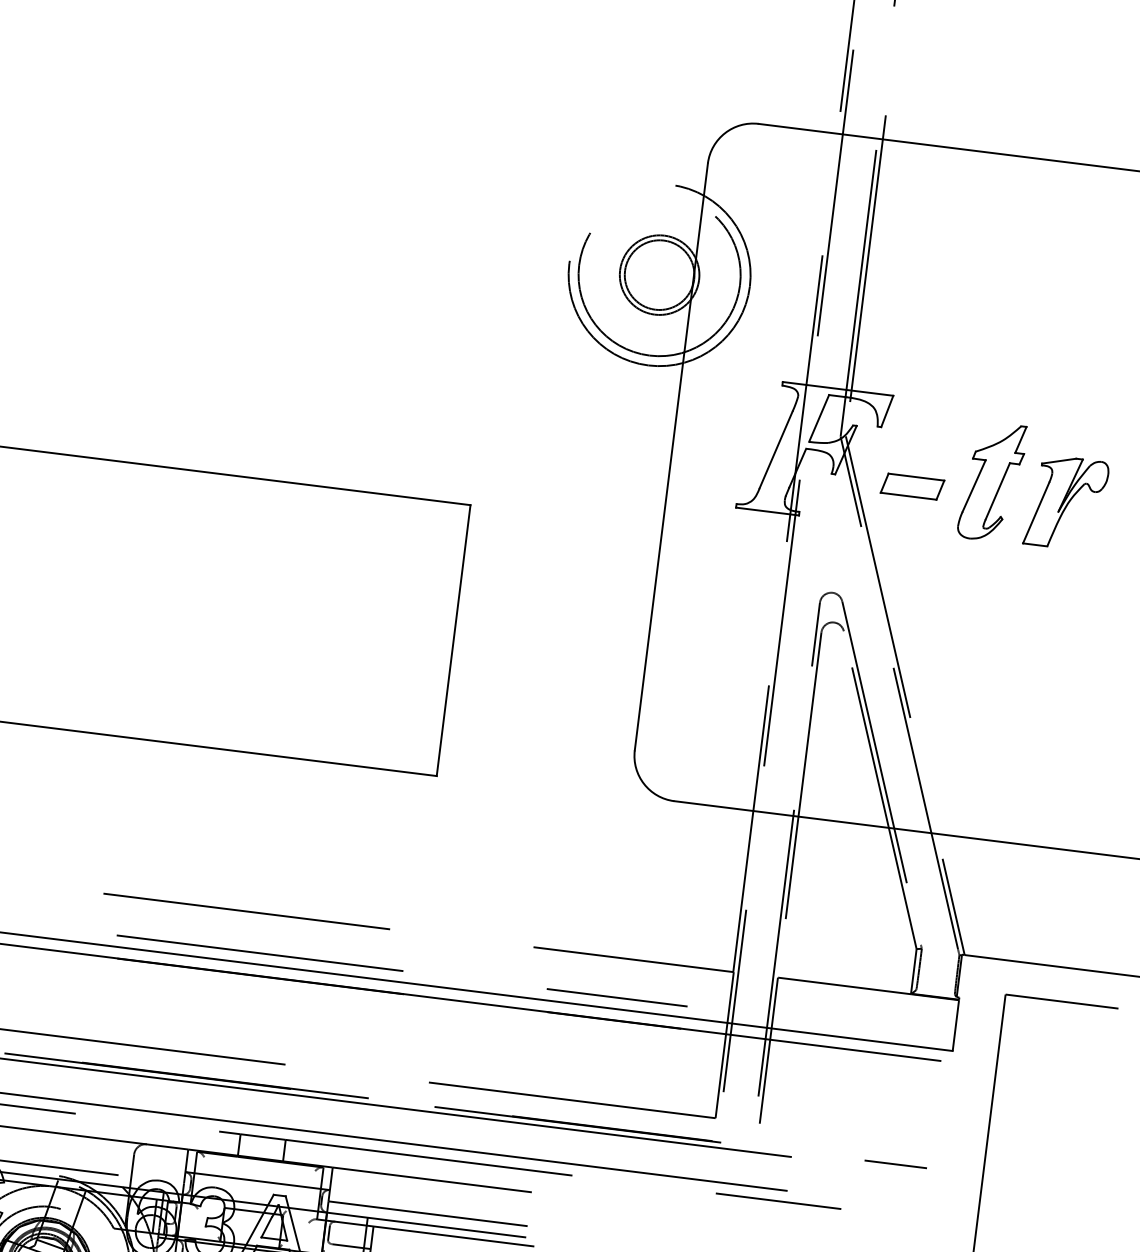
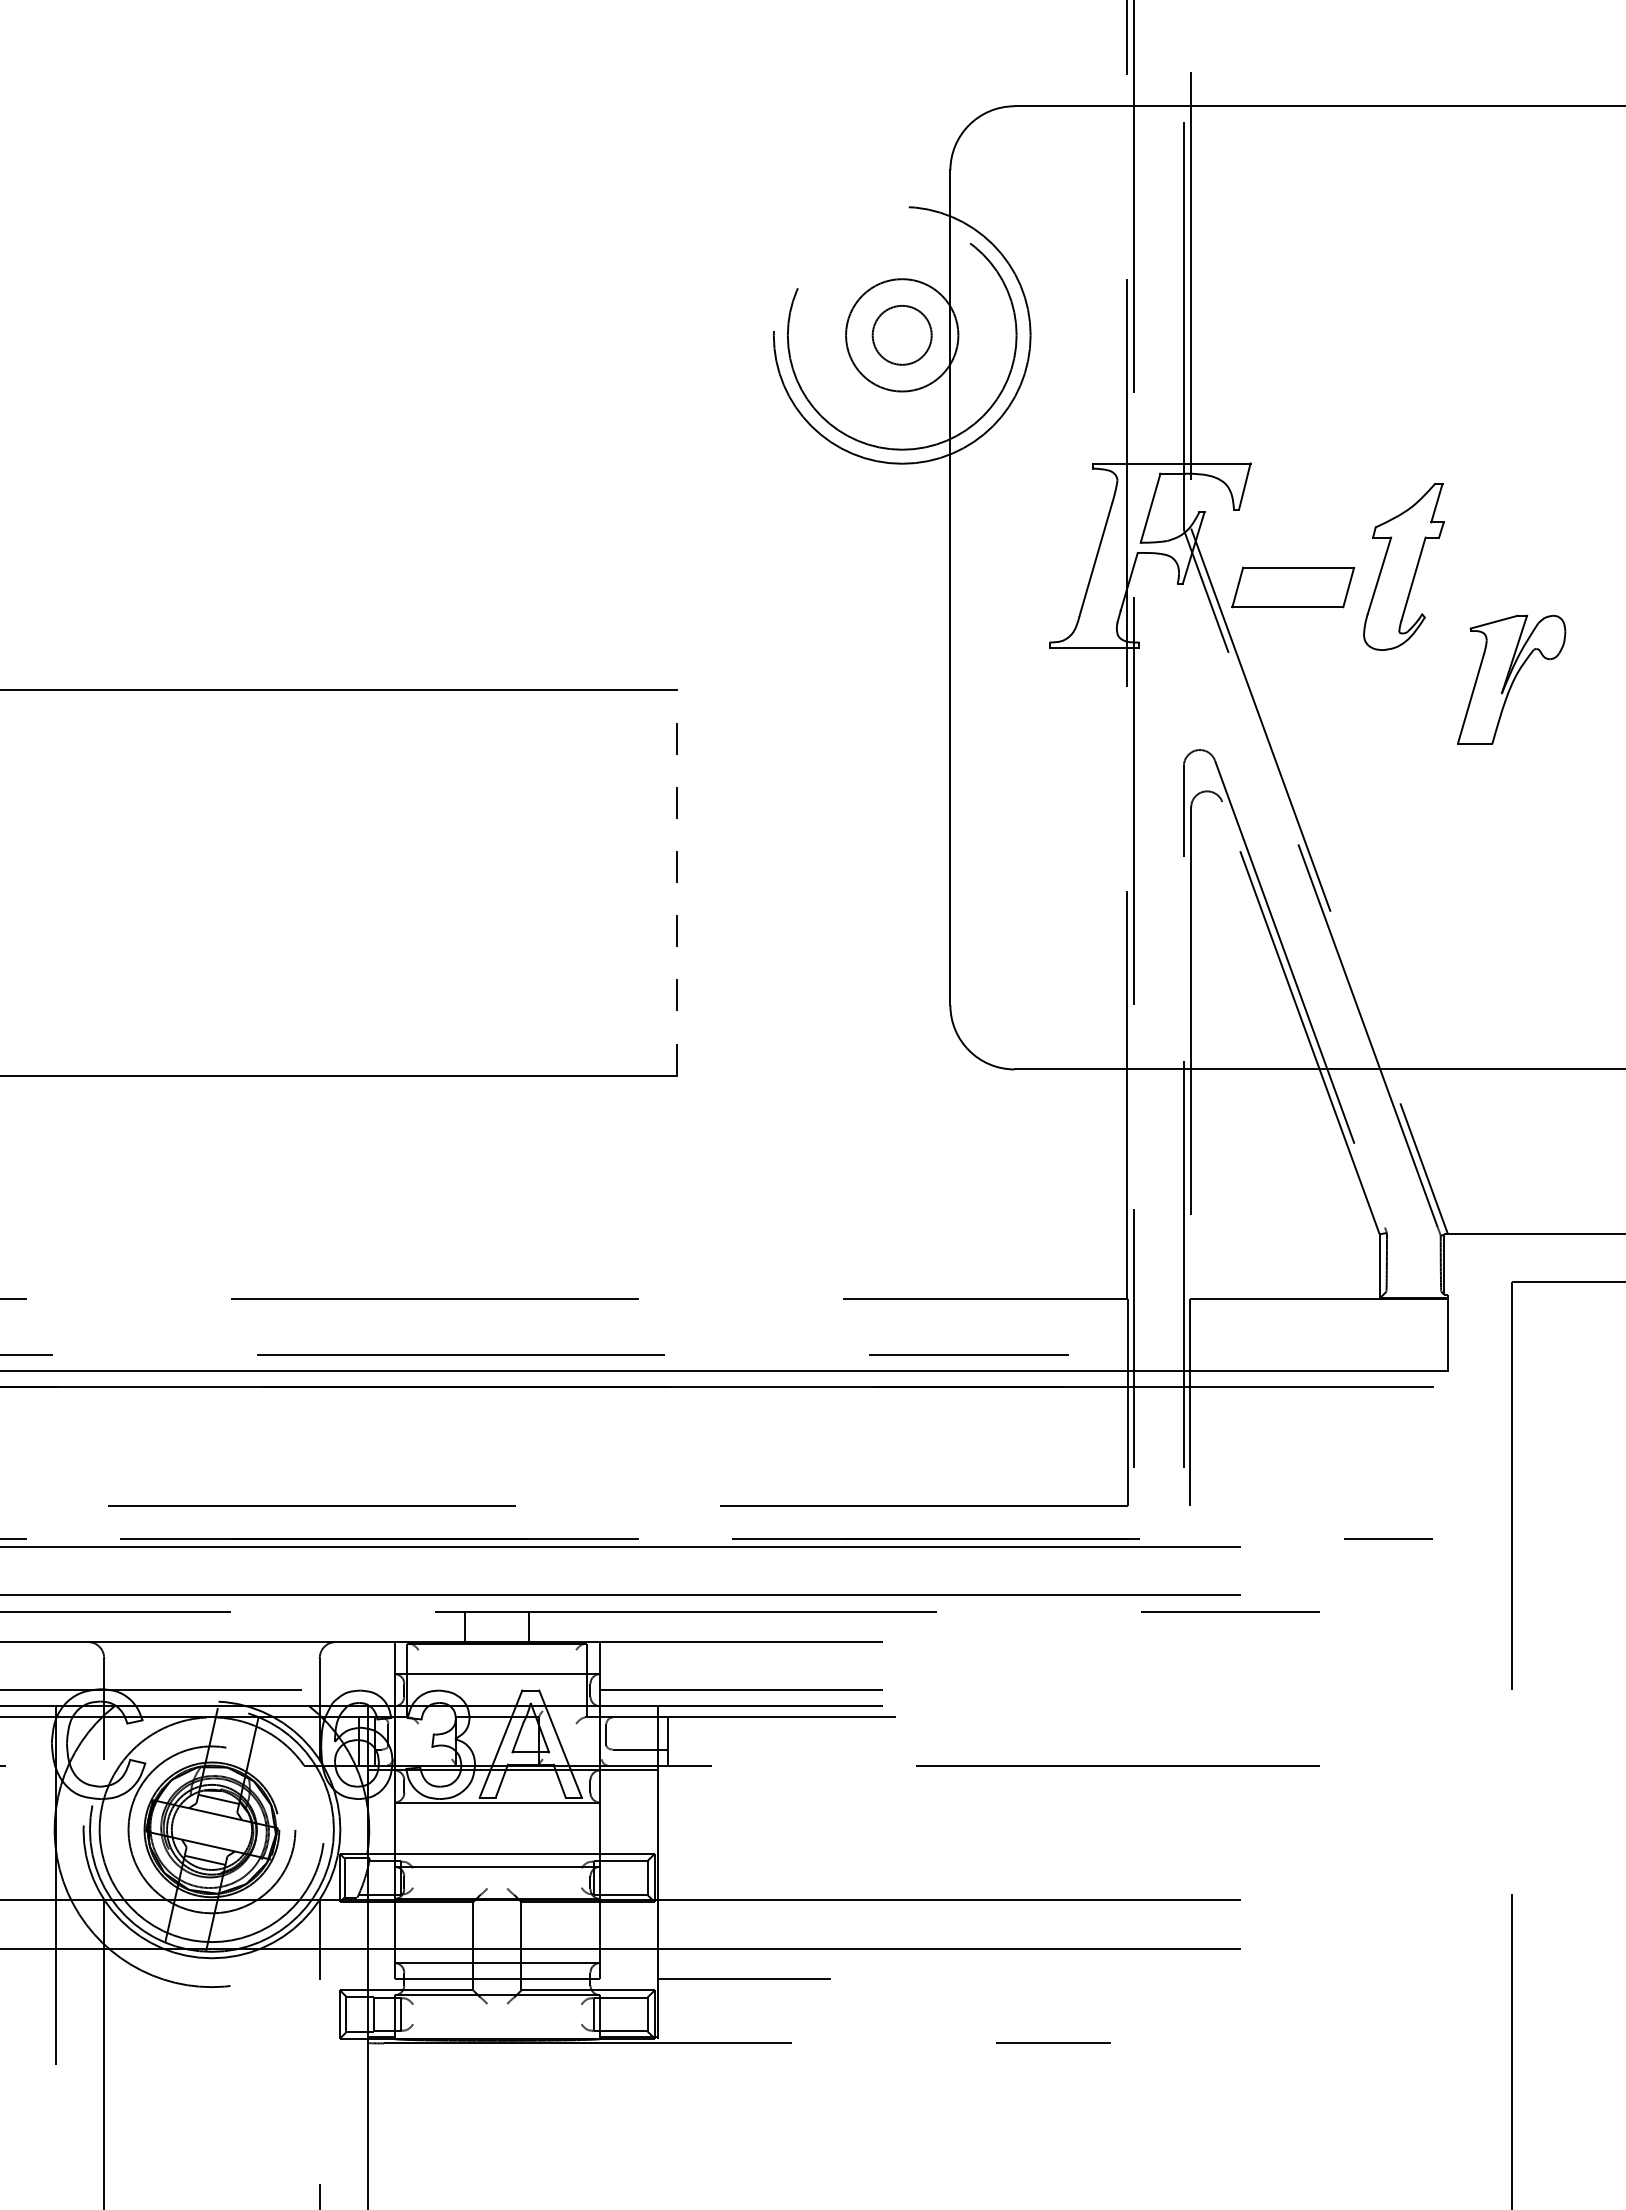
circle: (659, 275) -> (902, 335), size x0.6
part: (912, 486) -> (1293, 587), size x1.4
part: (1066, 503) -> (1511, 679), moved
line: (453, 640) -> (677, 883), solid -> dashed

